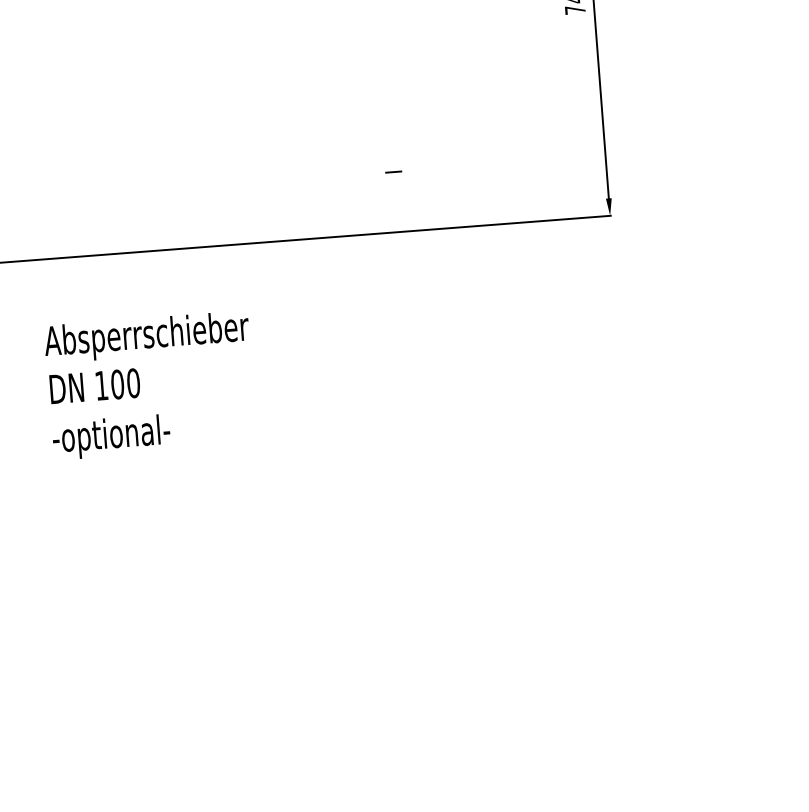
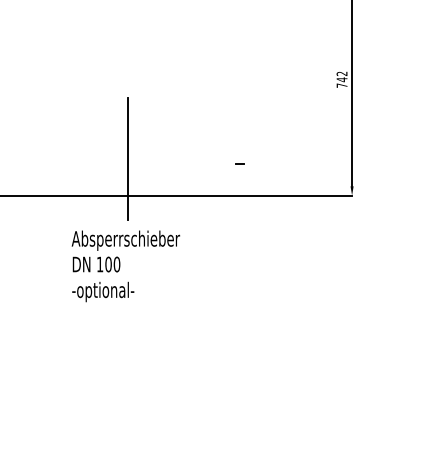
line: (183, 178) -> (128, 158), added
text: (149, 385) -> (125, 266), moved

